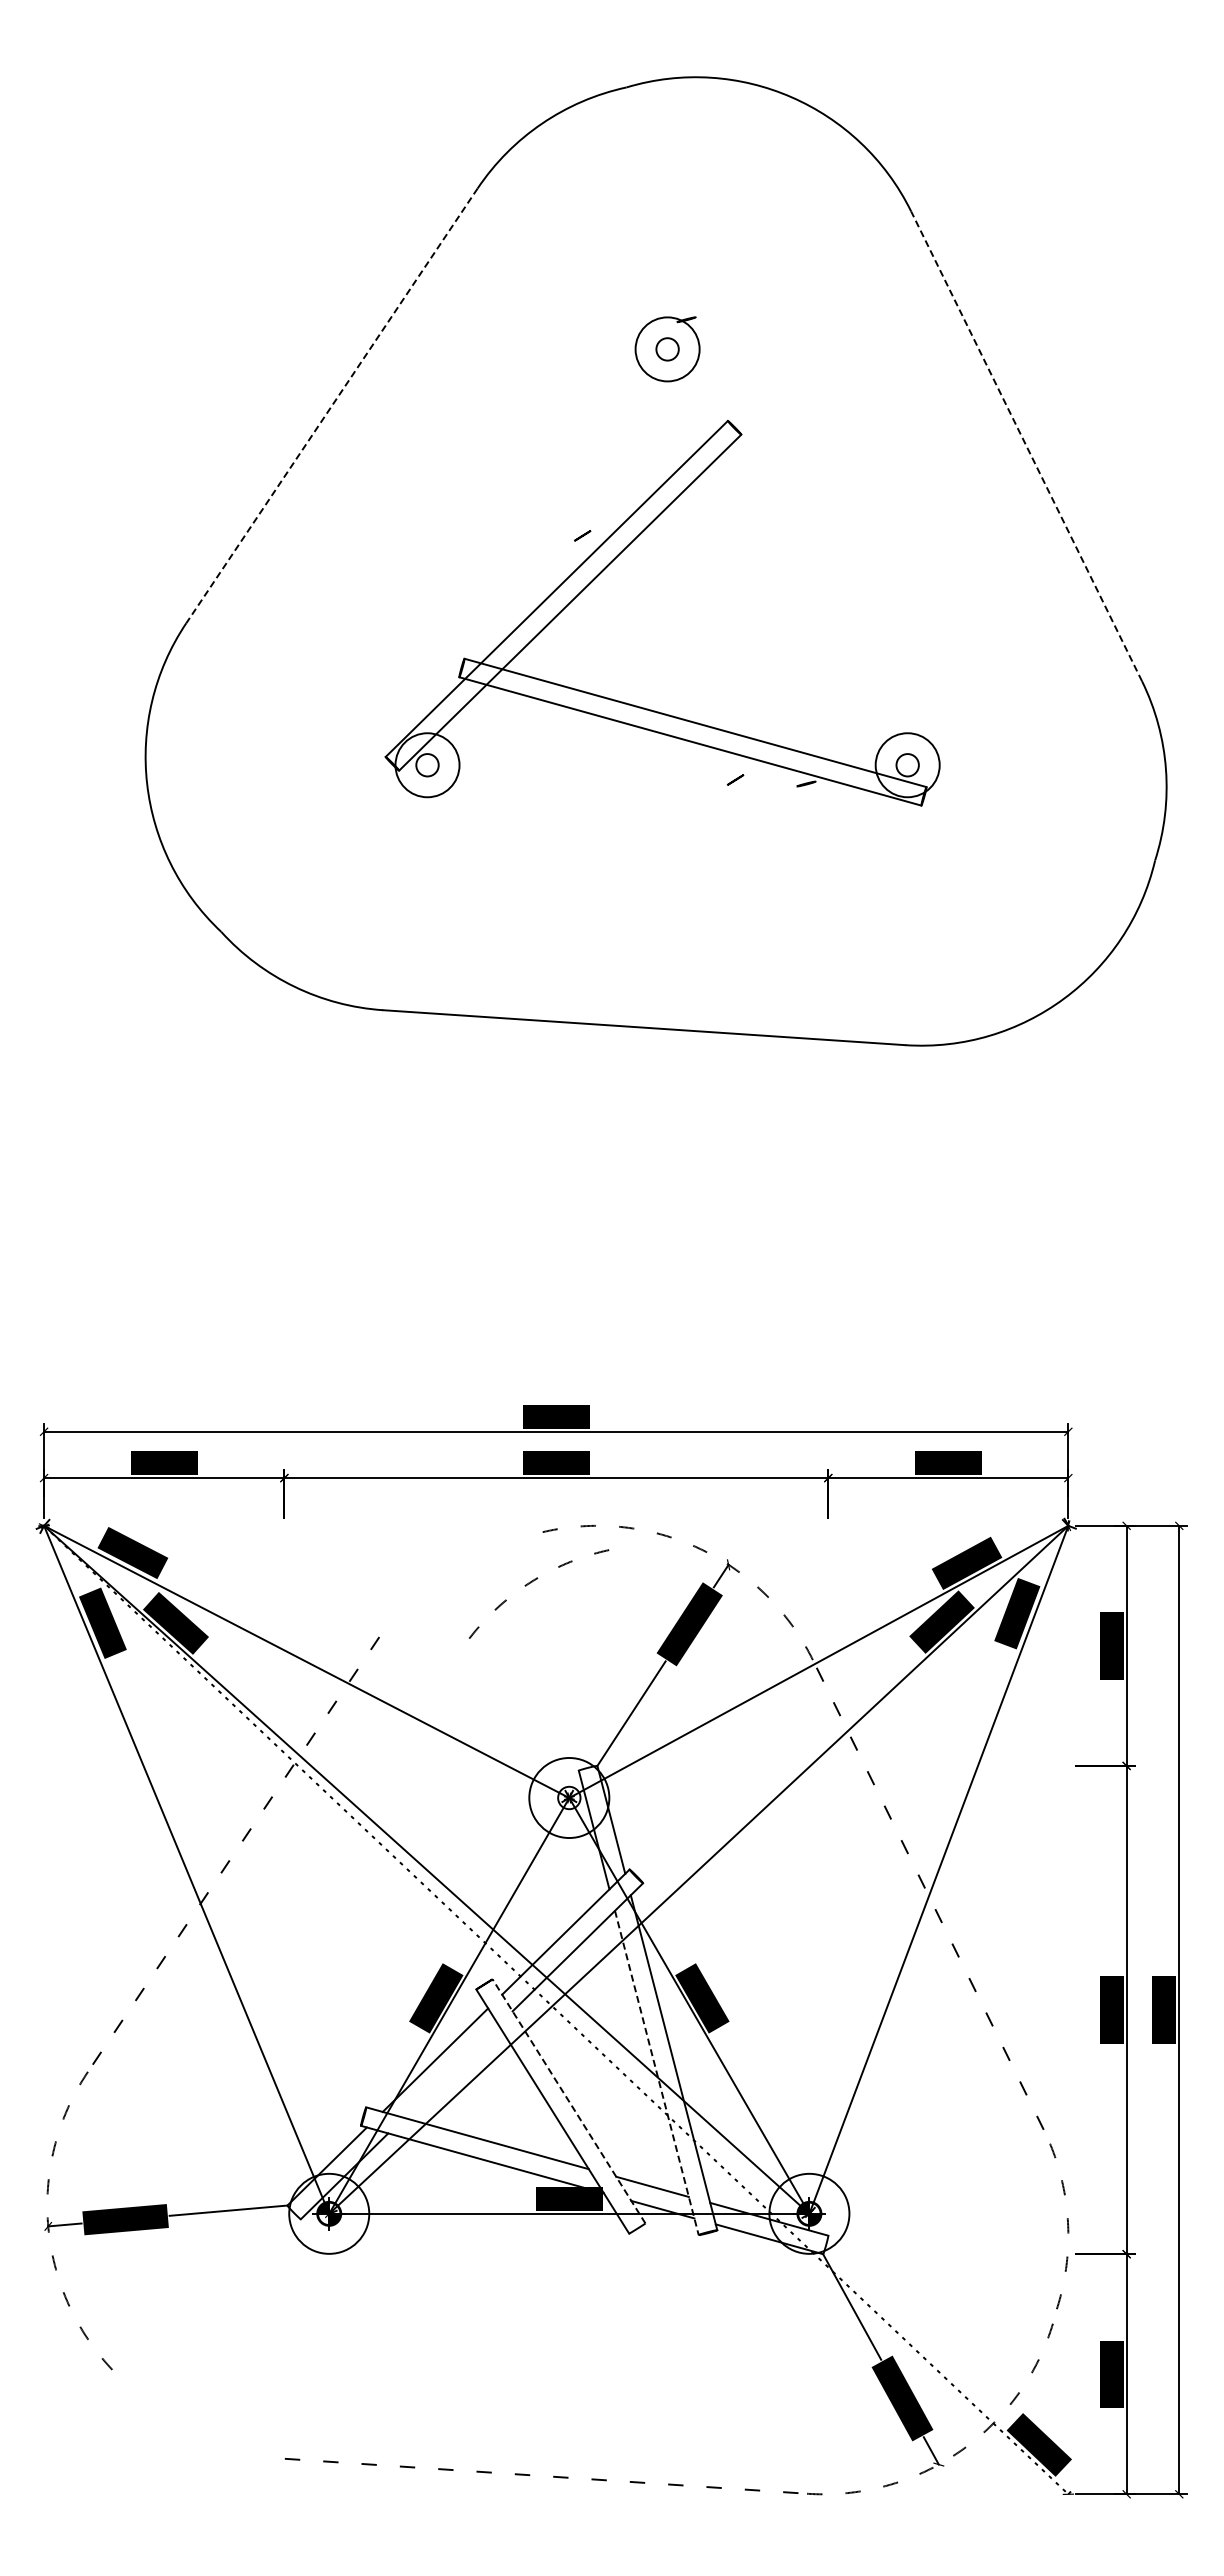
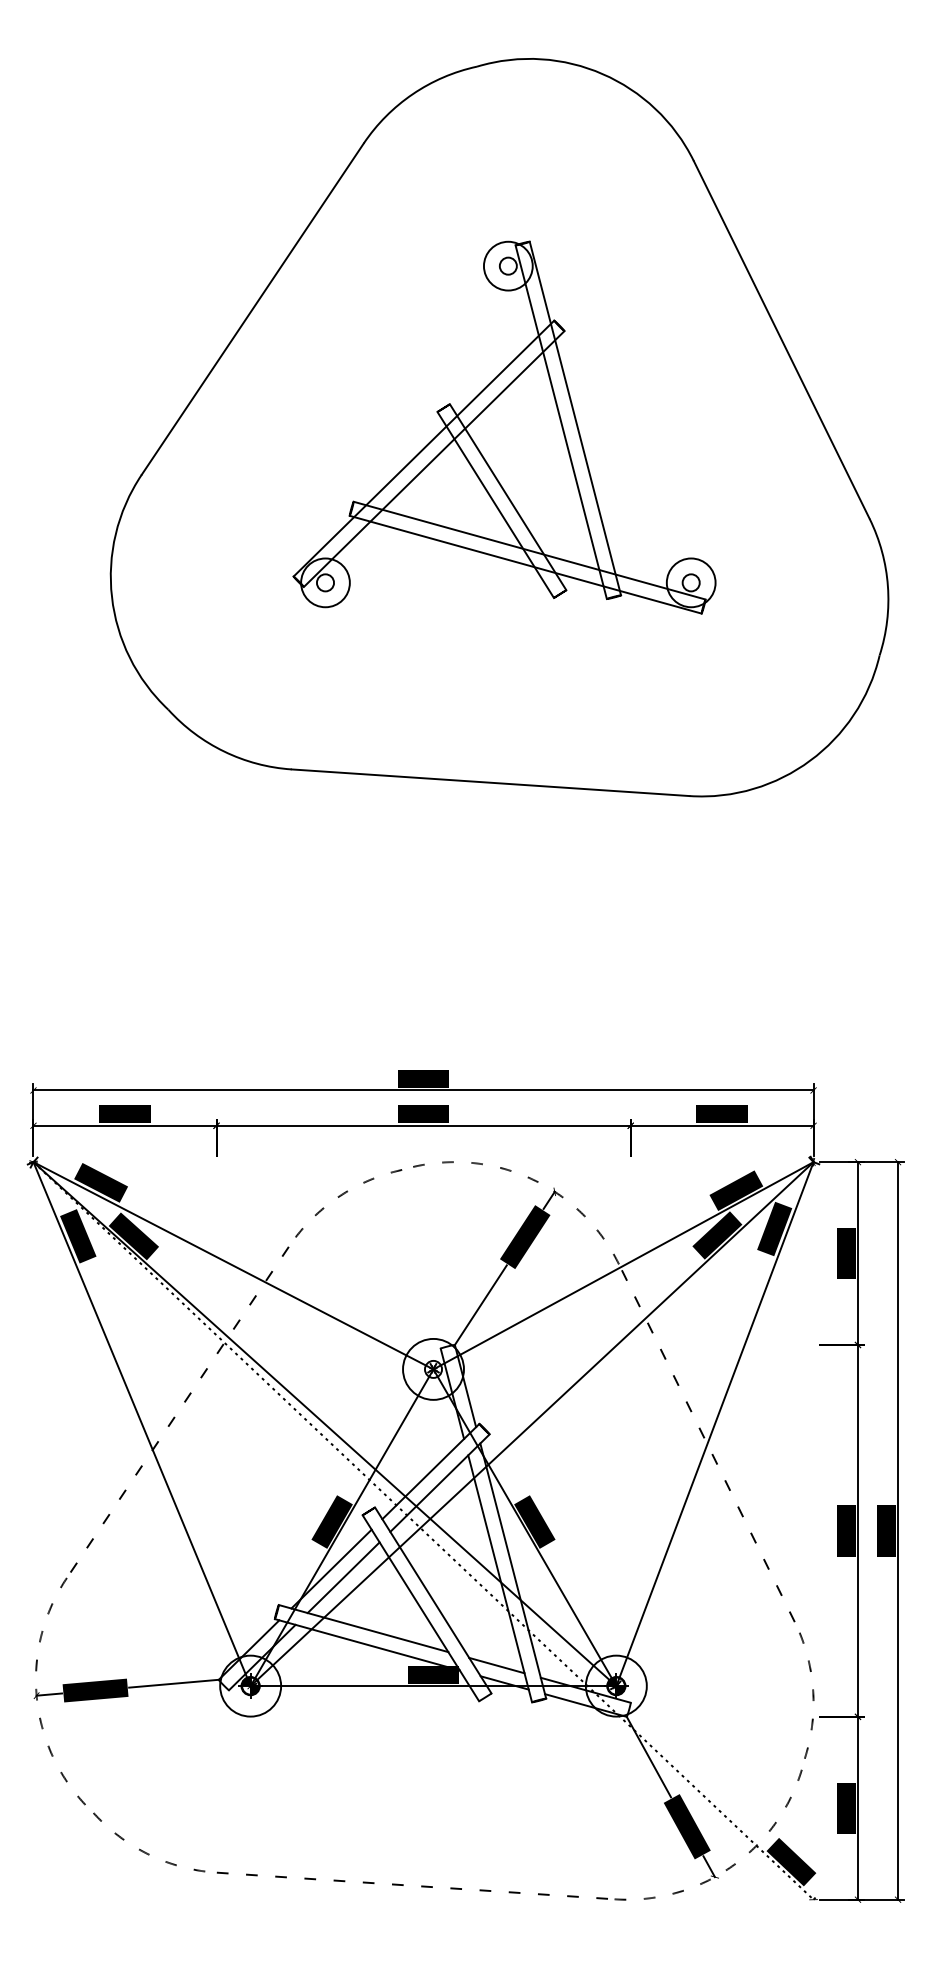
line: (331, 405) -> (252, 308), dashed -> solid
line: (1026, 446) -> (781, 340), dashed -> solid
line: (755, 549) -> (575, 418), added
line: (736, 554) -> (560, 422), added
line: (666, 652) -> (507, 497), added
line: (650, 662) -> (495, 504), added
arc: (534, 1581) -> (345, 1193), moved
line: (451, 2071) -> (343, 1577), added
line: (656, 2073) -> (499, 1579), dashed -> solid
line: (568, 2100) -> (432, 1599), dashed -> solid
arc: (189, 2430) -> (144, 1851), added

